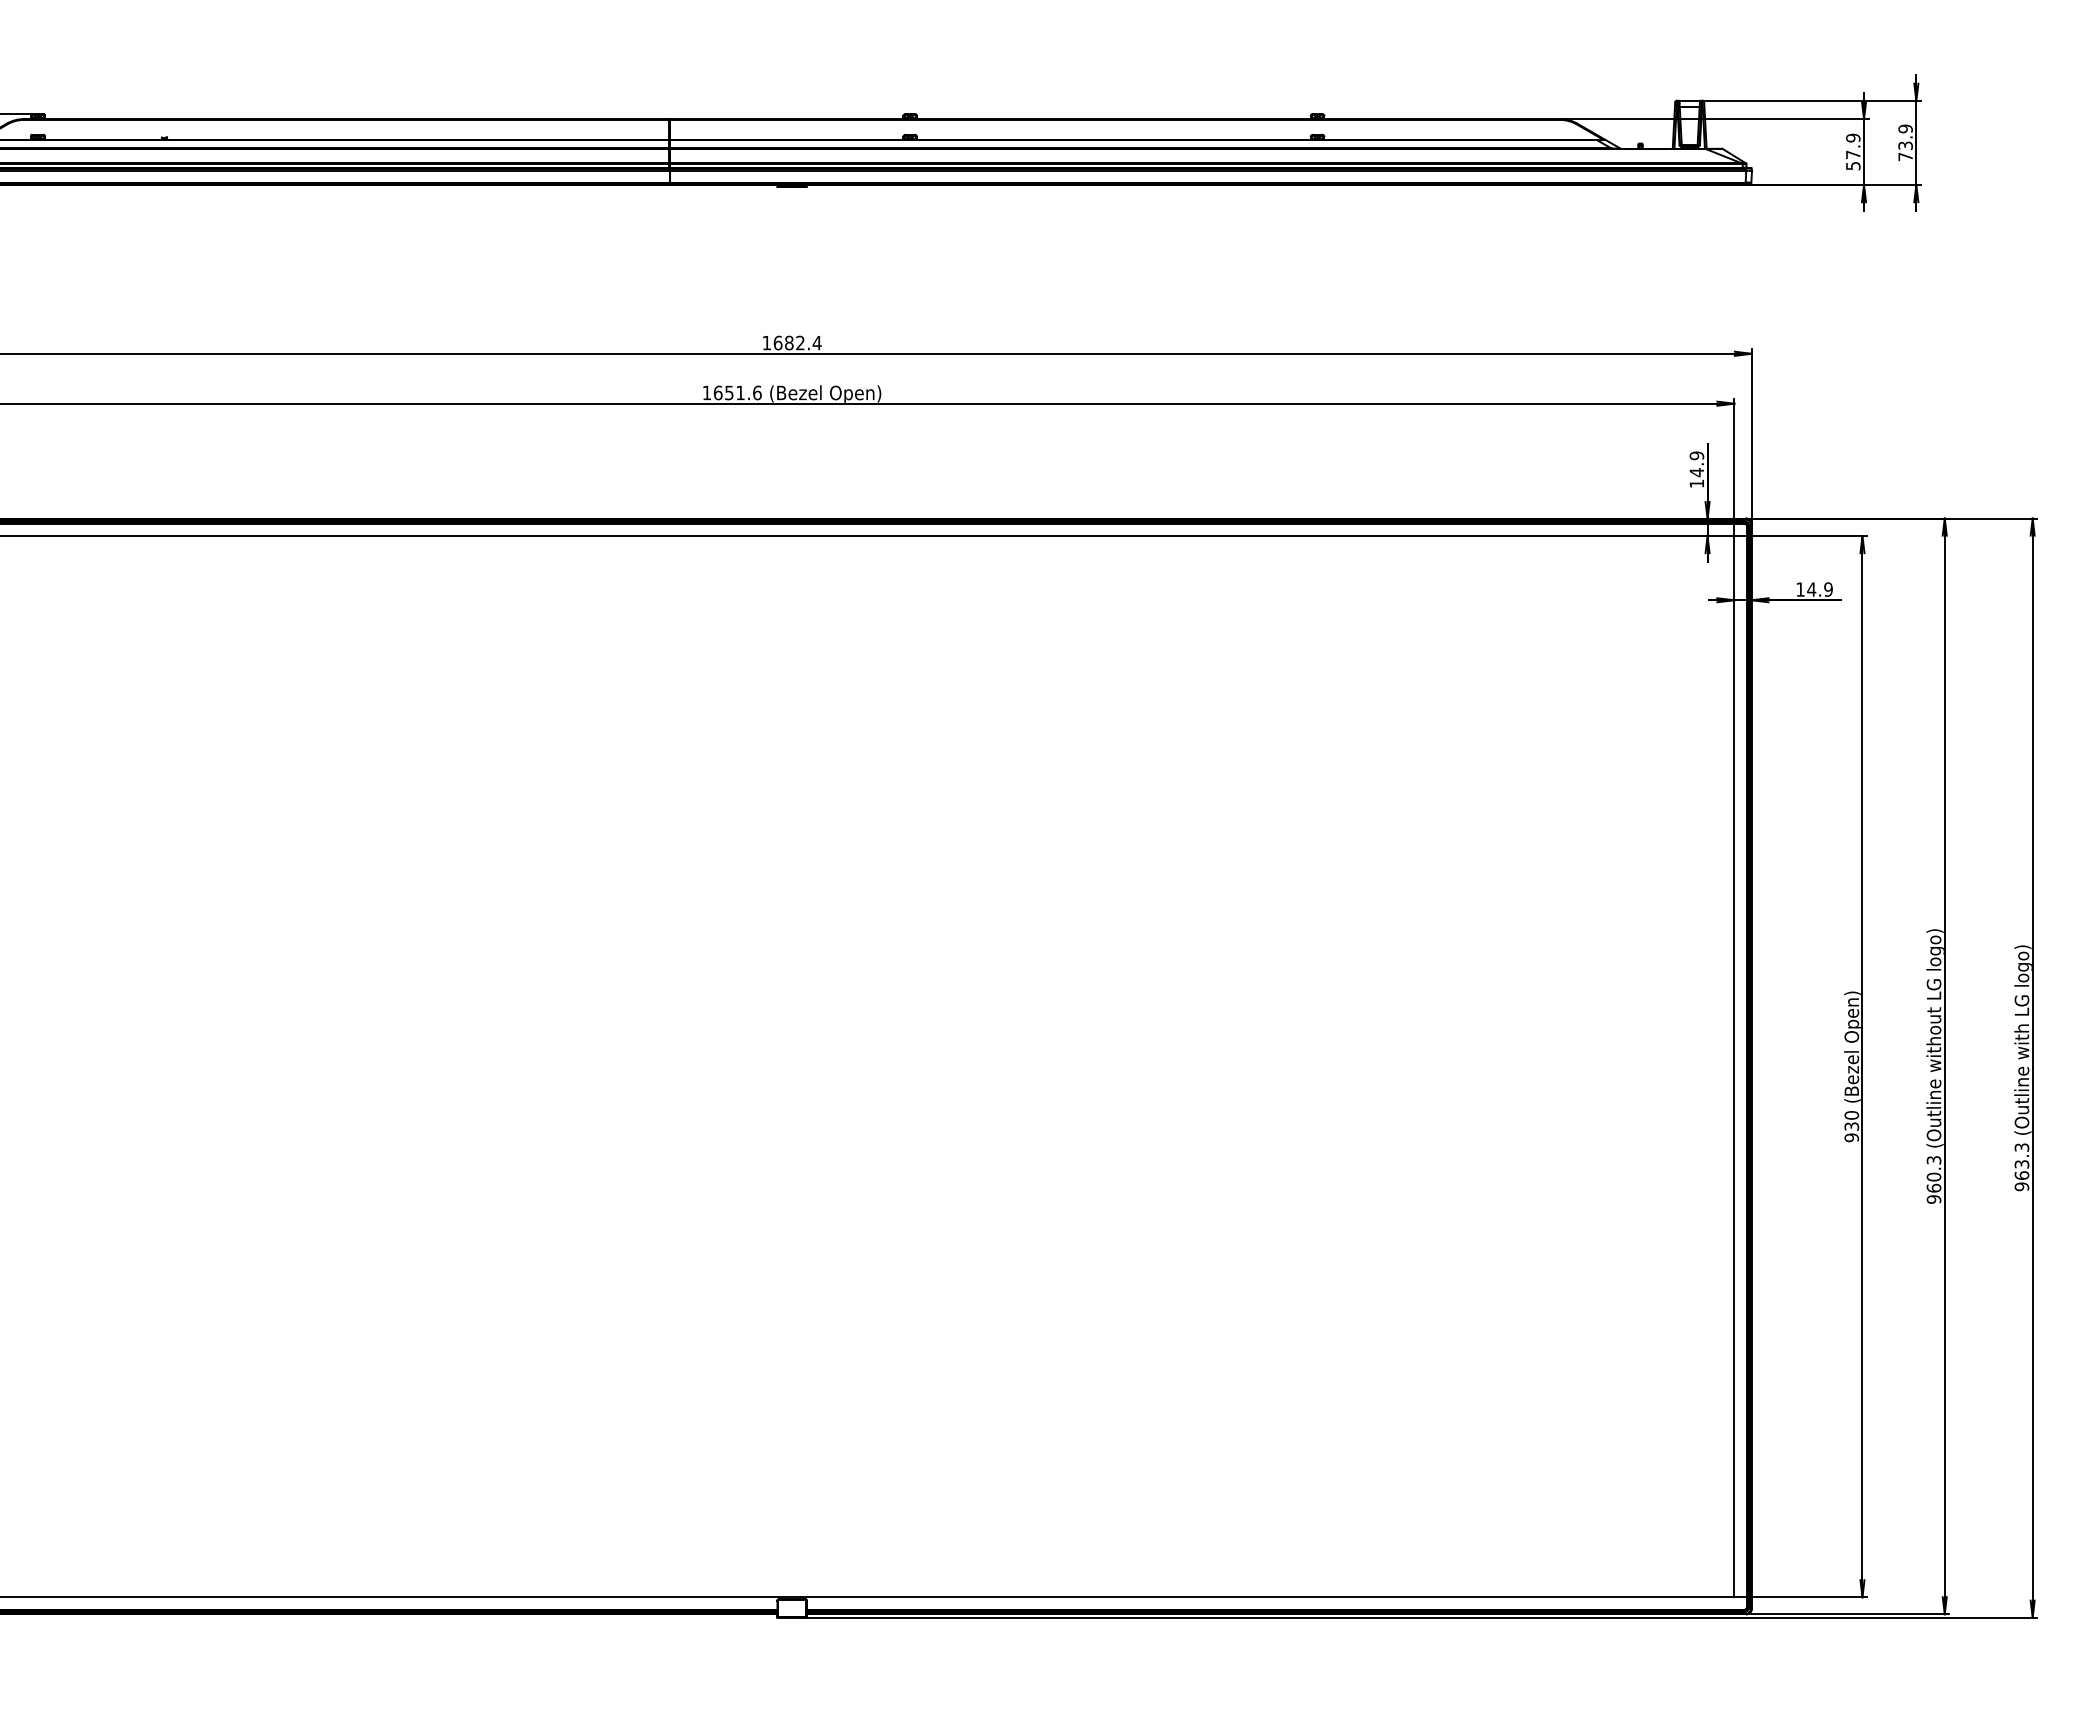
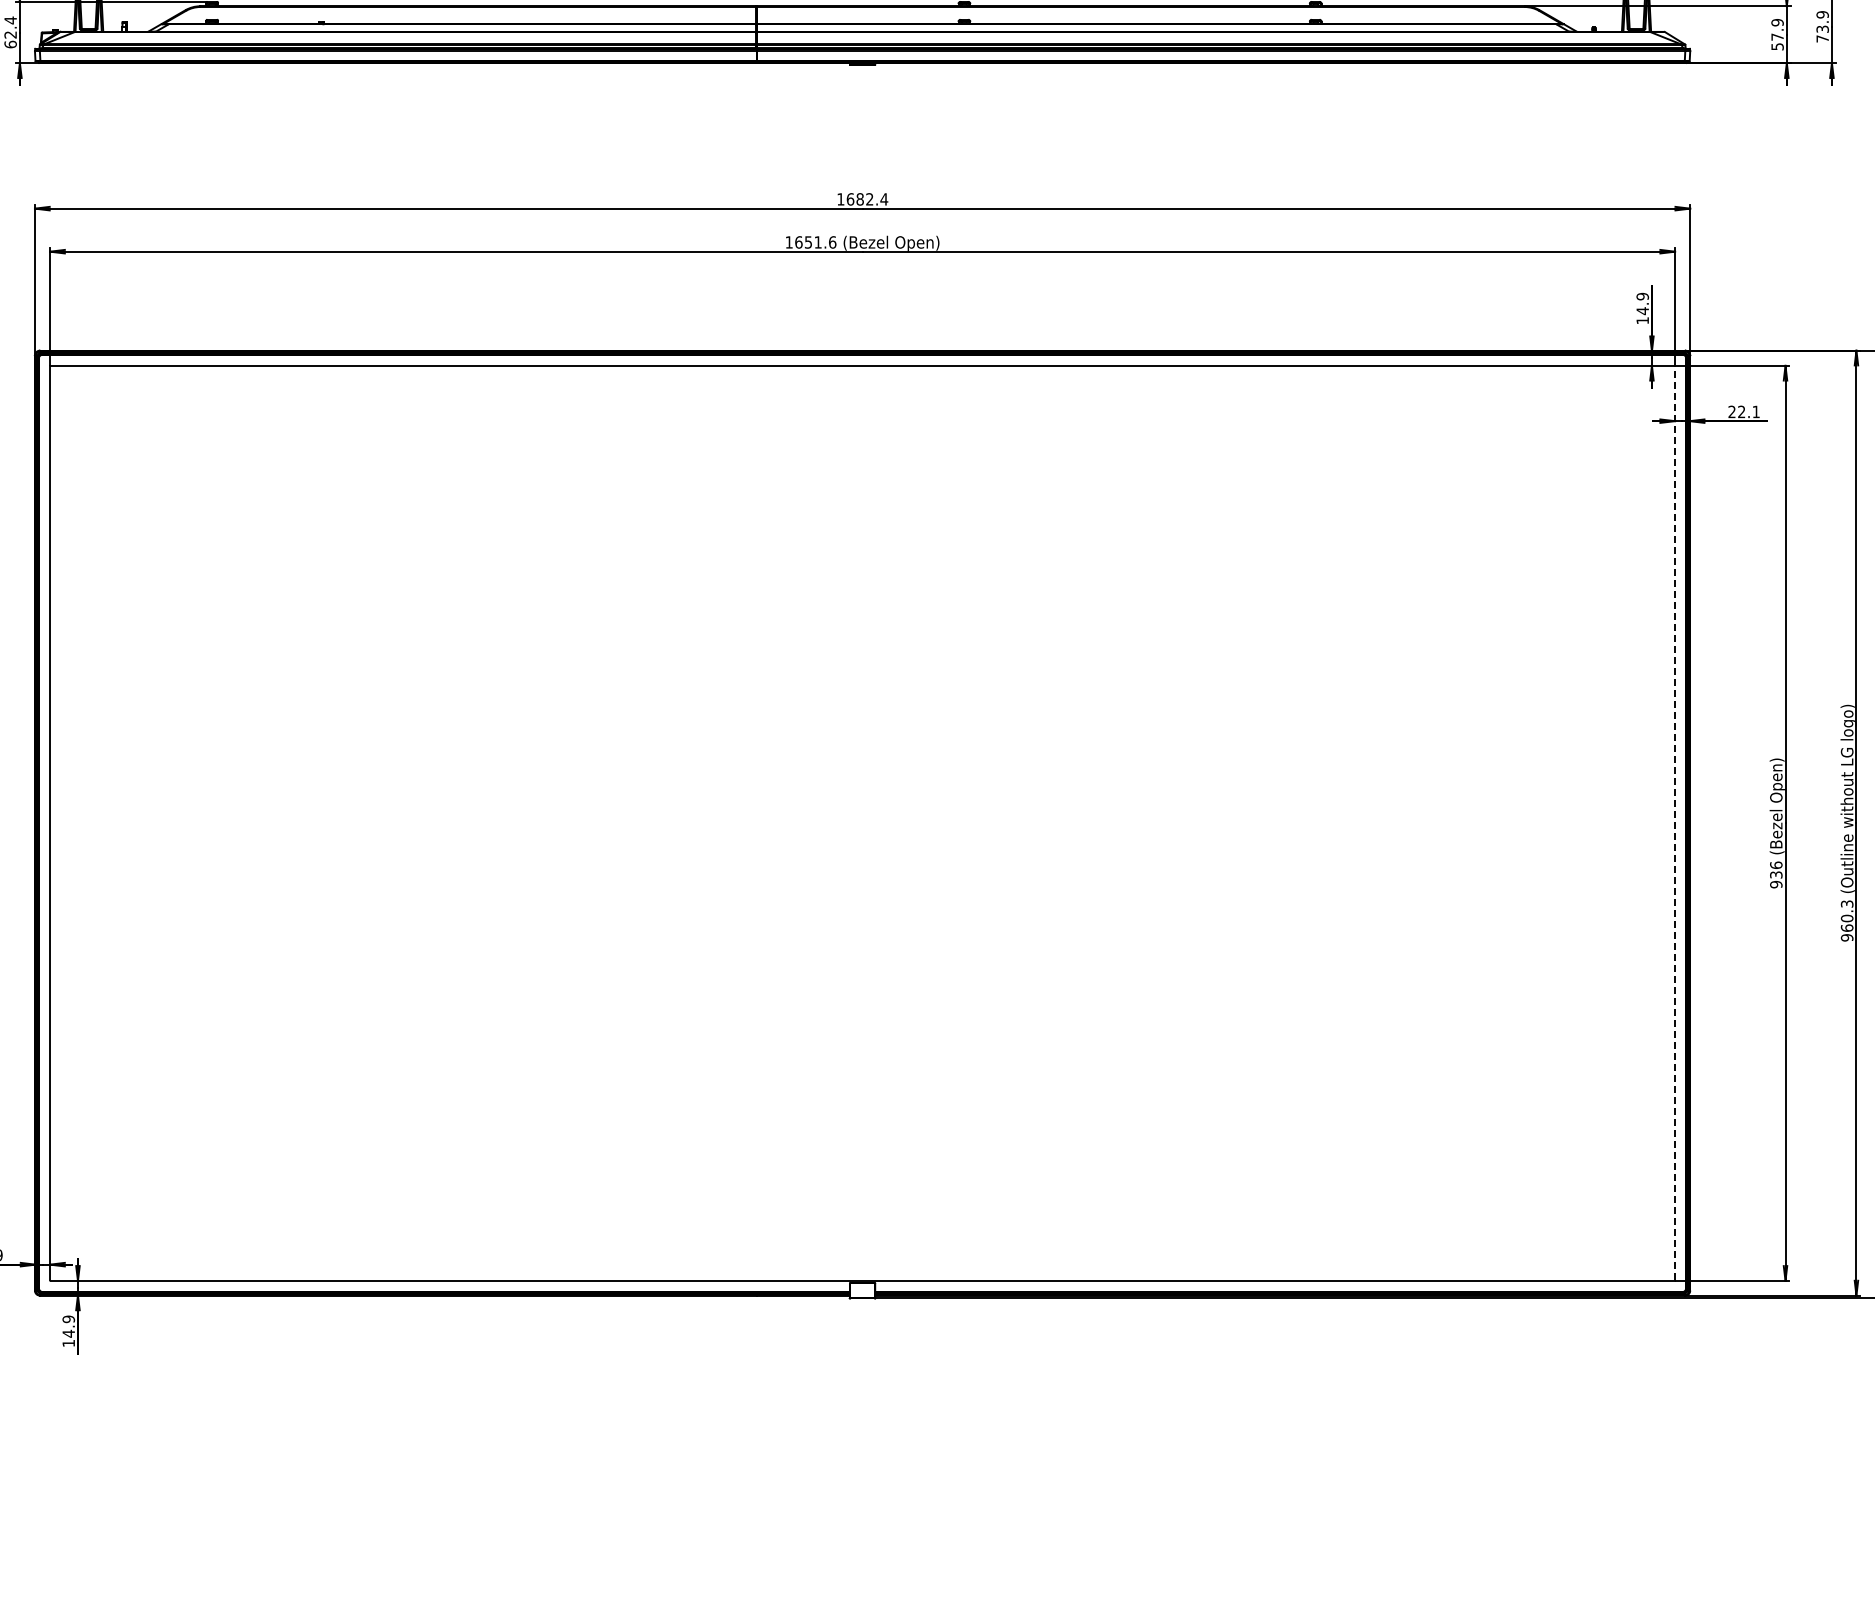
text: (1813, 589) -> (1743, 411), 14.9 -> 22.1
line: (1734, 1065) -> (1675, 822), solid -> dashed
text: (1852, 1114) -> (1776, 864), 930 -> 936

